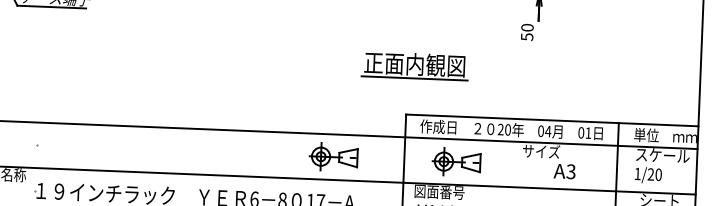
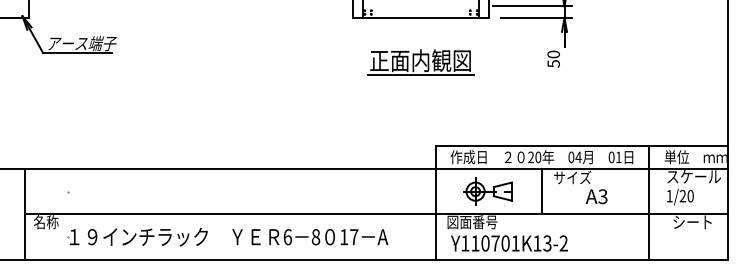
part: (414, 66) -> (420, 62), moved
part: (332, 157) -> (364, 191), removed
line: (510, 164) -> (542, 191), added

